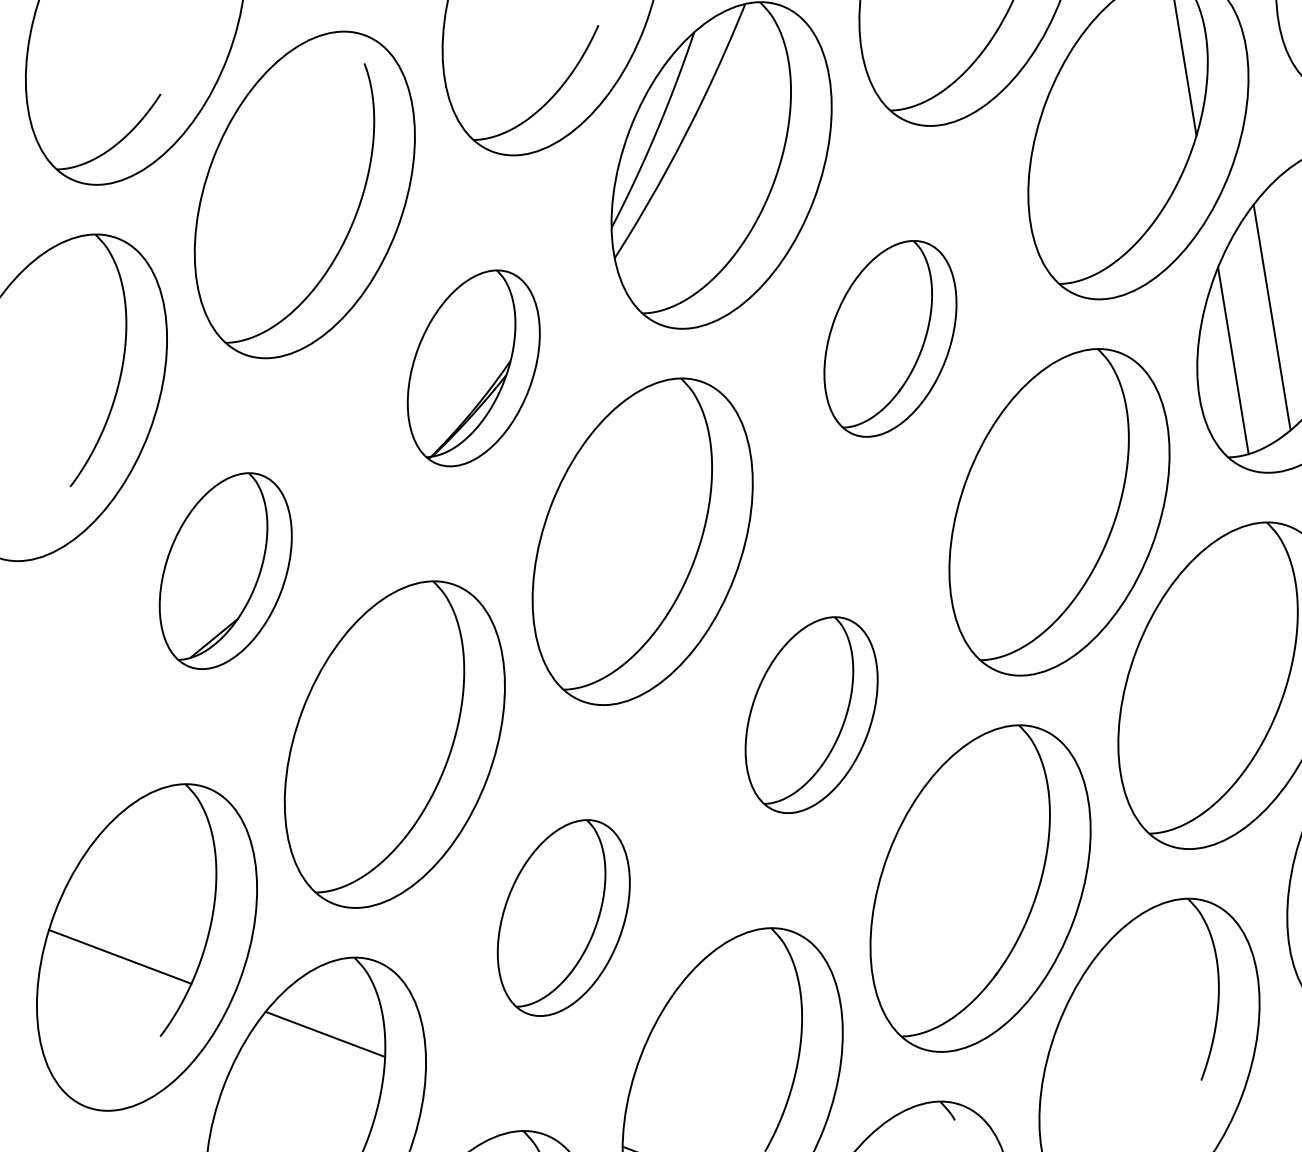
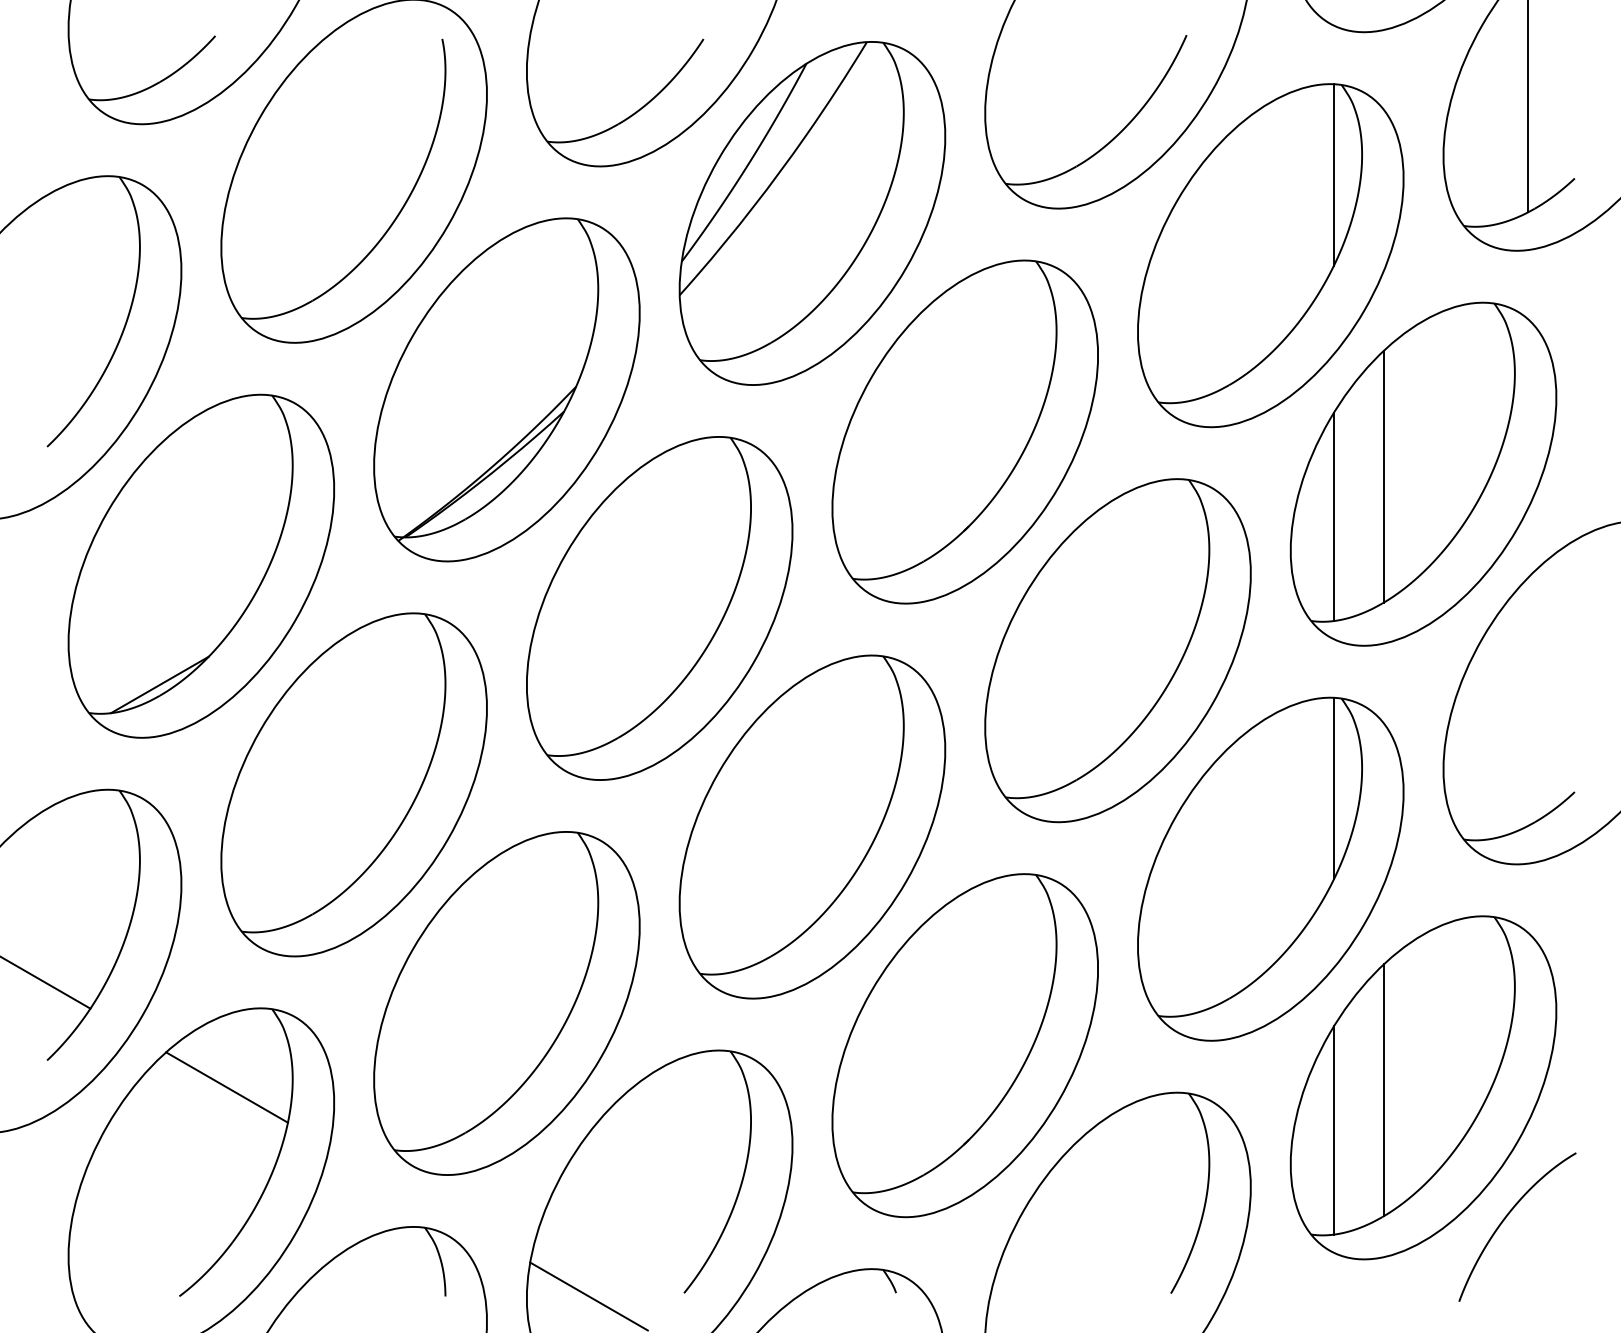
part: (889, 338) -> (964, 431), size x1.67
part: (473, 368) -> (506, 389), size x1.67
part: (225, 570) -> (200, 565), size x1.67
line: (1273, 604) -> (1334, 788), added
part: (811, 714) -> (812, 826), size x1.67
part: (563, 918) -> (506, 1003), size x1.67

